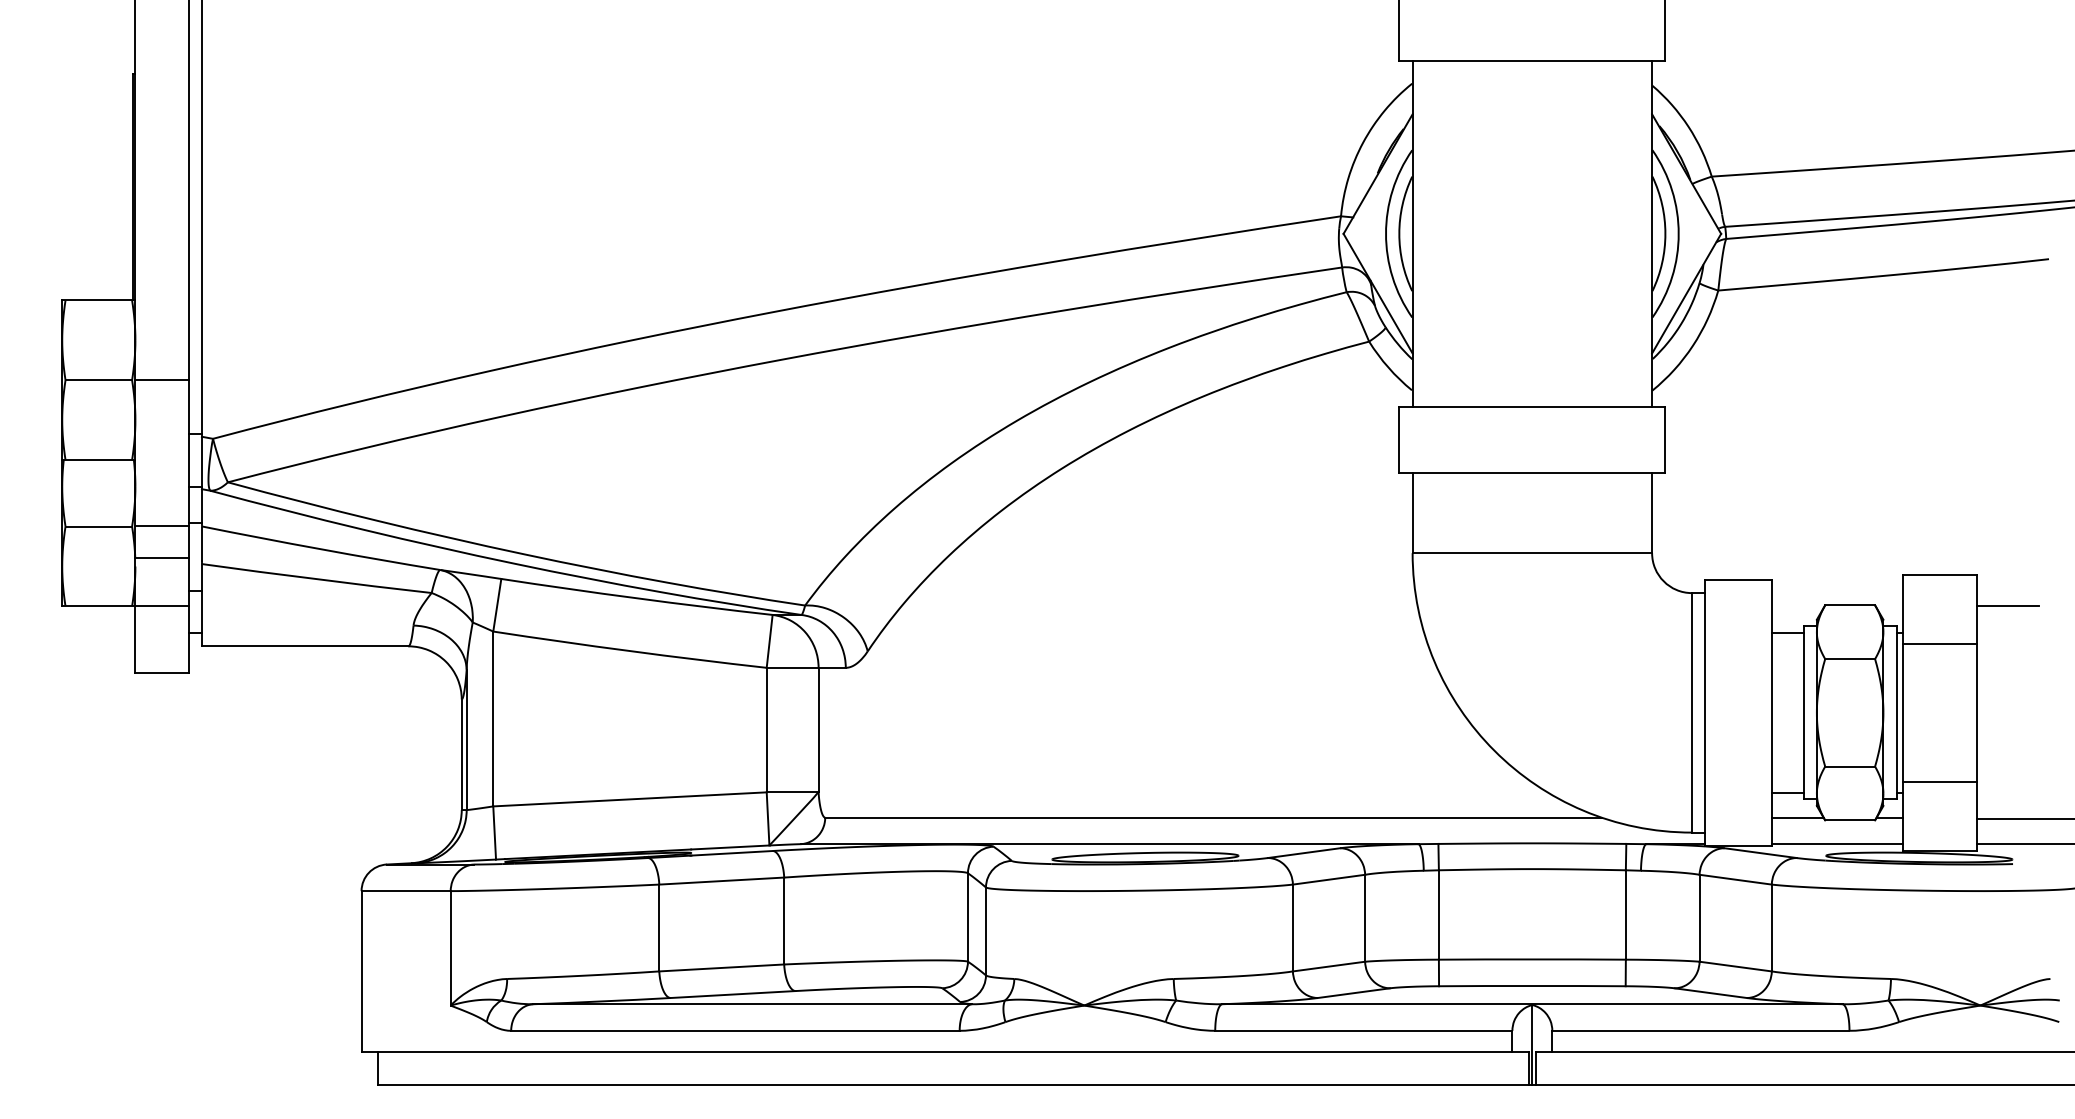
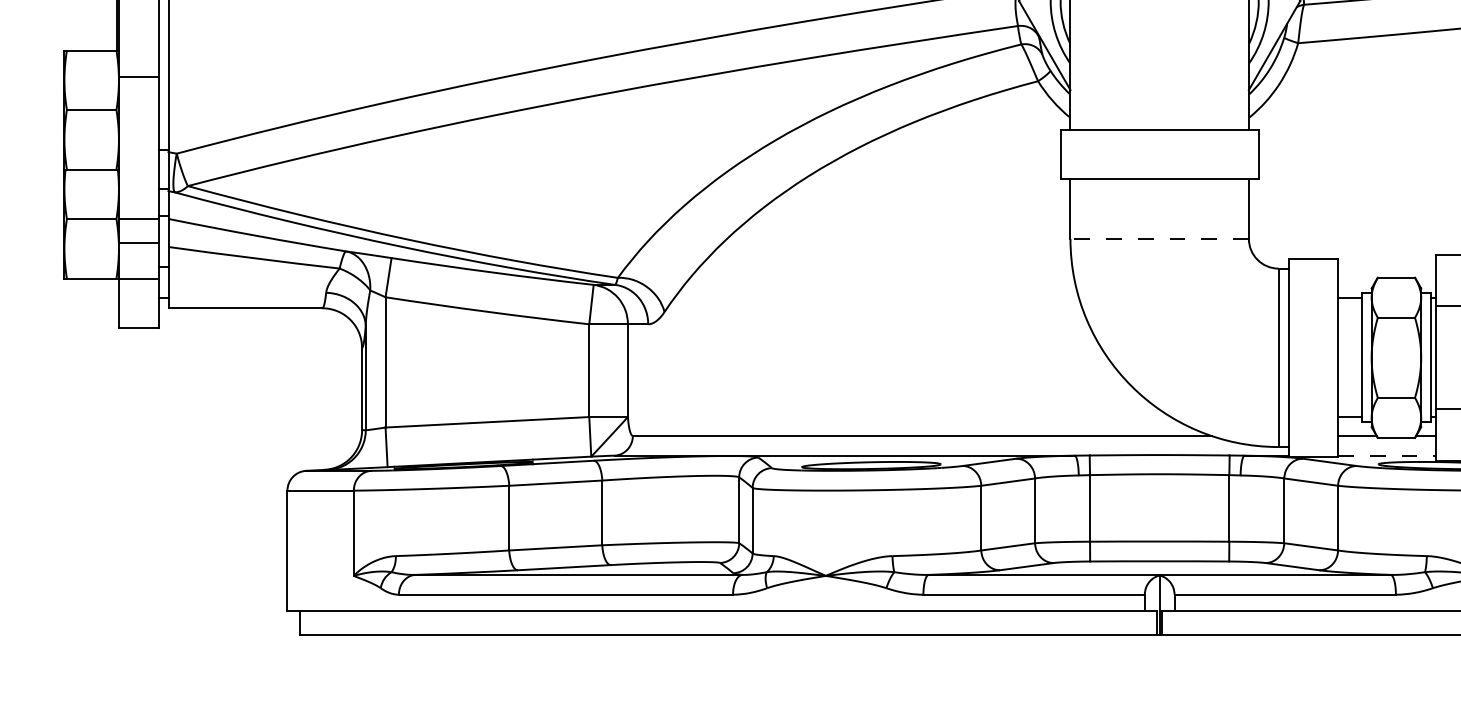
line: (161, 380) -> (138, 77), moved
line: (1532, 553) -> (1159, 239), solid -> dashed
line: (1837, 844) -> (1387, 455), solid -> dashed

